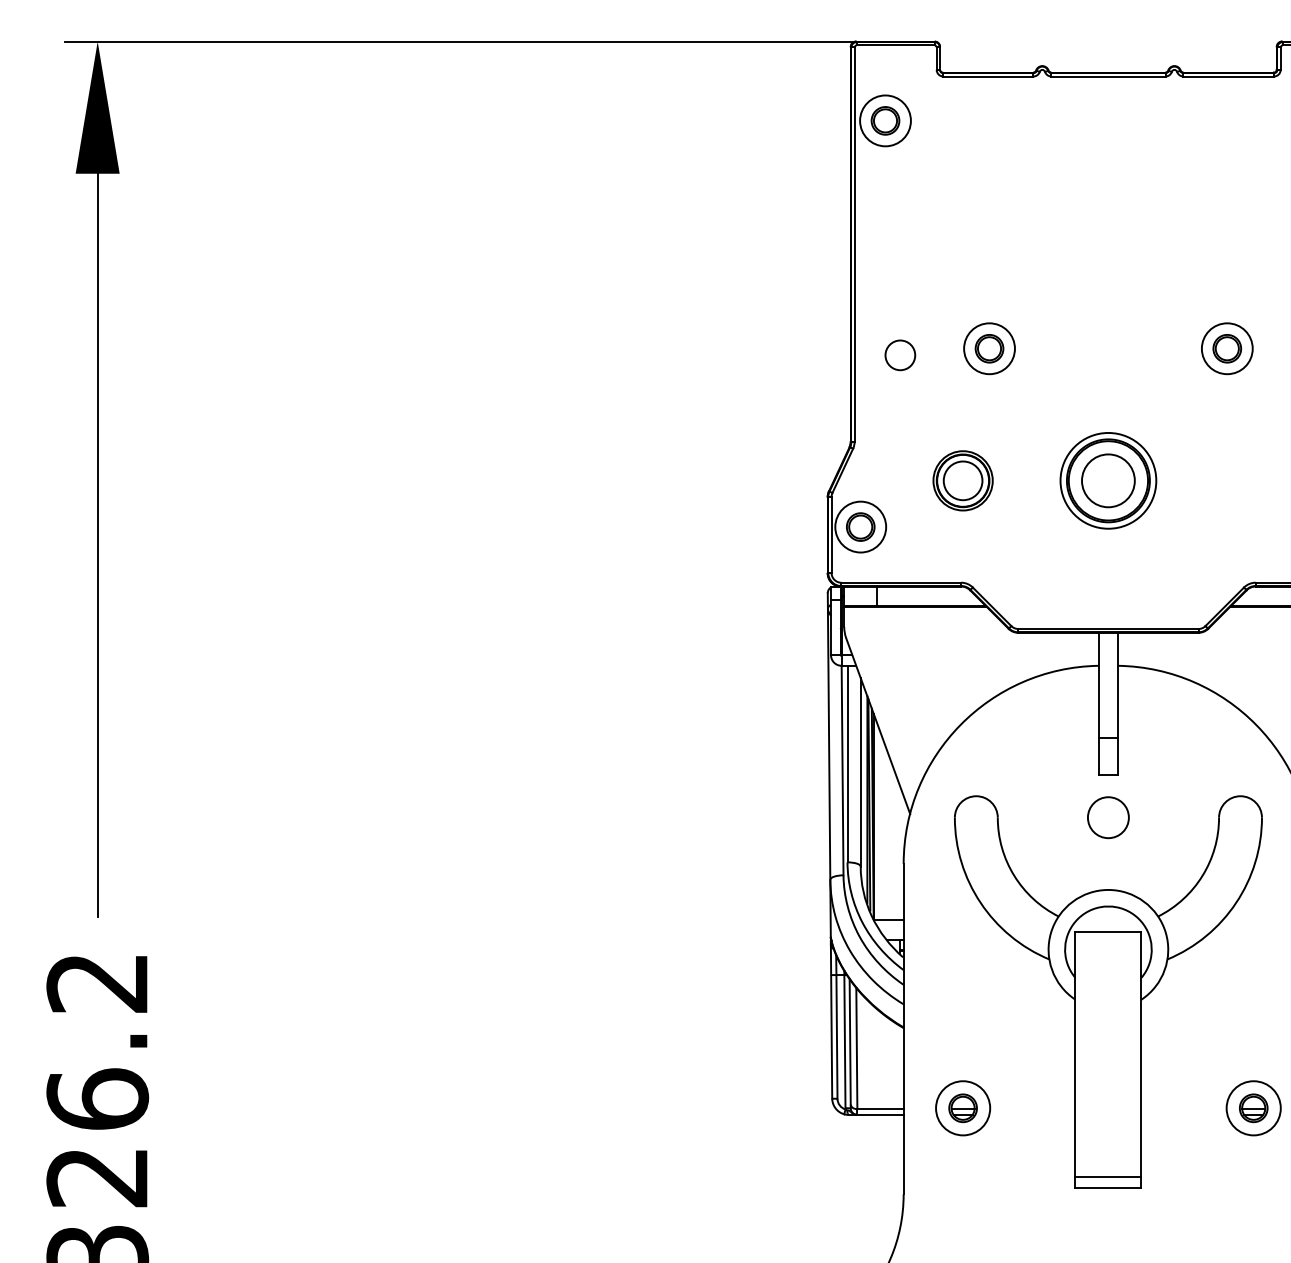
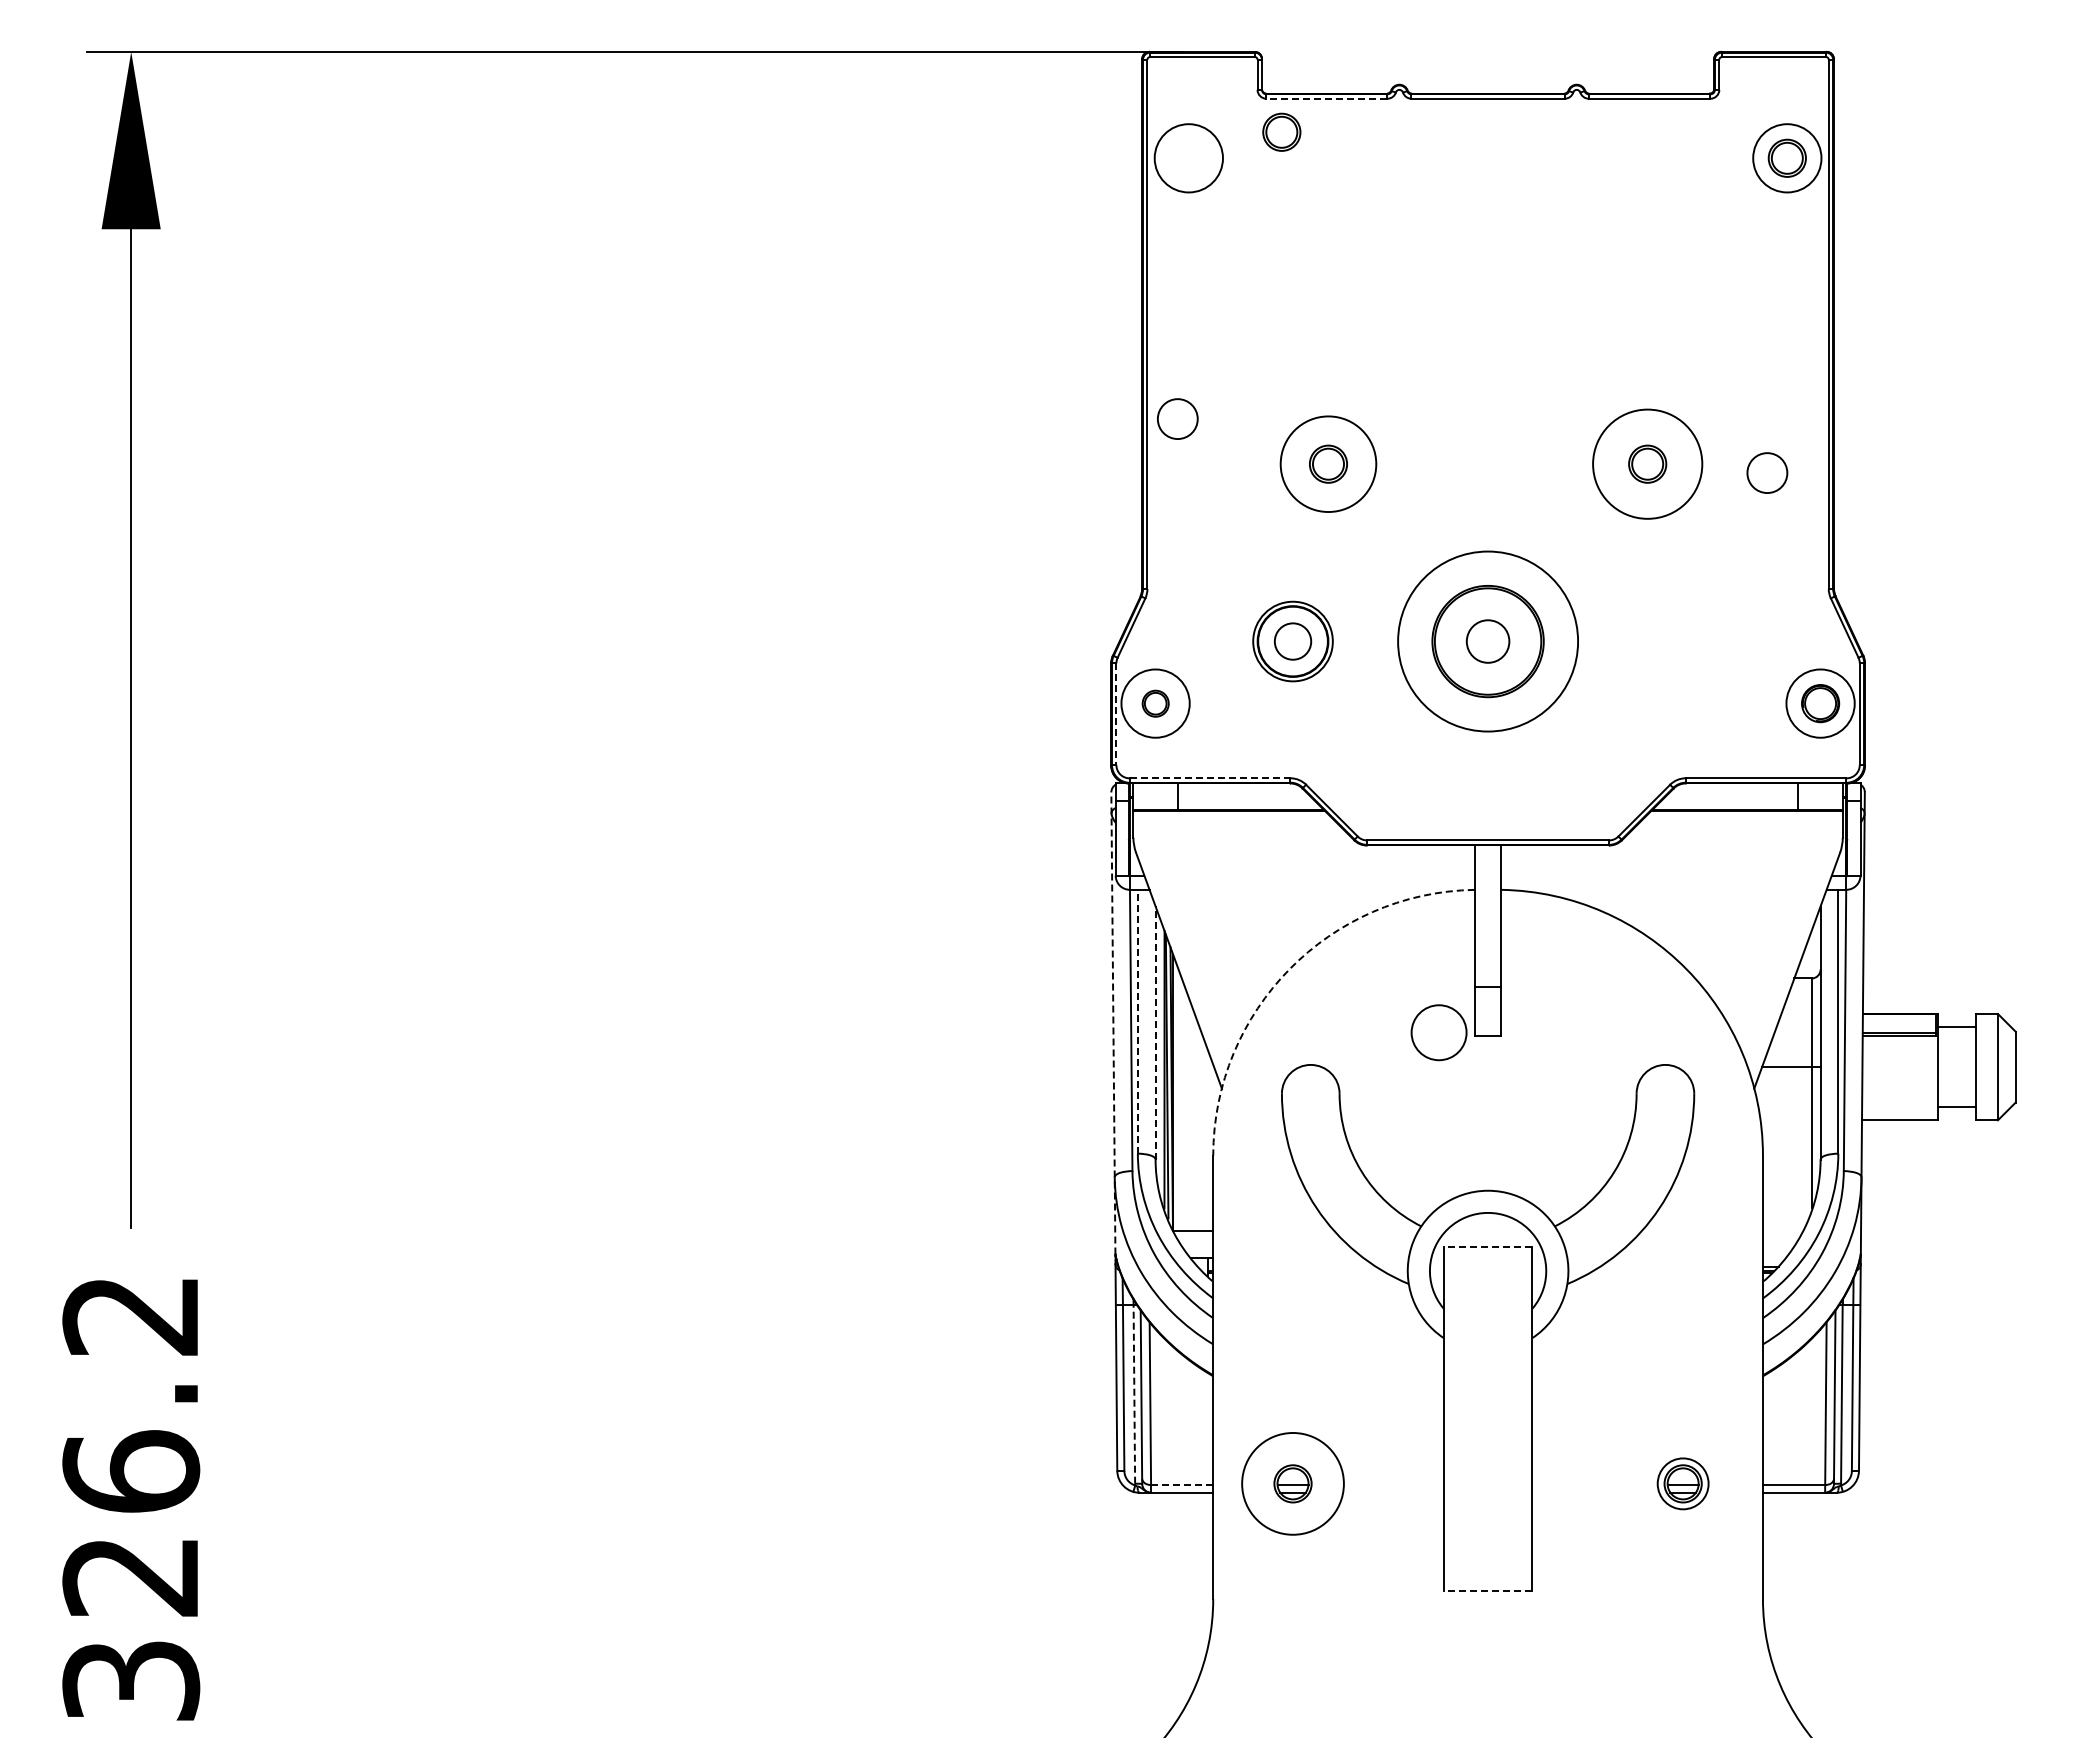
line: (988, 76) -> (1326, 98), solid -> dashed
part: (885, 120) -> (1281, 131), moved
circle: (989, 348) -> (1328, 464), size x1.4
circle: (1227, 348) -> (1647, 464), size x1.6
circle: (900, 354) -> (1177, 418), moved
circle: (963, 480) -> (1293, 641), size x0.7
circle: (1107, 480) -> (1487, 641), size x0.6
circle: (1107, 480) -> (1487, 641), size x1.4
part: (860, 527) -> (1155, 703), size x0.7
line: (831, 535) -> (1116, 714), solid -> dashed
line: (901, 582) -> (1210, 778), solid -> dashed
arc: (960, 725) -> (1289, 969), solid -> dashed
line: (847, 763) -> (1137, 1021), solid -> dashed
line: (829, 764) -> (1113, 1022), solid -> dashed
line: (860, 772) -> (1155, 1033), solid -> dashed
circle: (1107, 817) -> (1438, 1032), moved
line: (1107, 932) -> (1487, 1247), solid -> dashed
line: (845, 1040) -> (1134, 1393), solid -> dashed
circle: (962, 1108) -> (1292, 1483), size x1.4
circle: (1253, 1108) -> (1682, 1483), size x0.7
line: (880, 1109) -> (1181, 1485), solid -> dashed
line: (1107, 1176) -> (1487, 1575), removed
line: (1107, 1188) -> (1487, 1591), solid -> dashed

